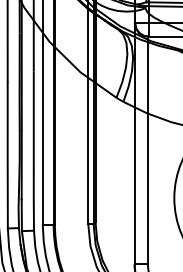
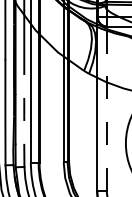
line: (147, 149) -> (106, 108), solid -> dashed
line: (34, 152) -> (24, 110), solid -> dashed

